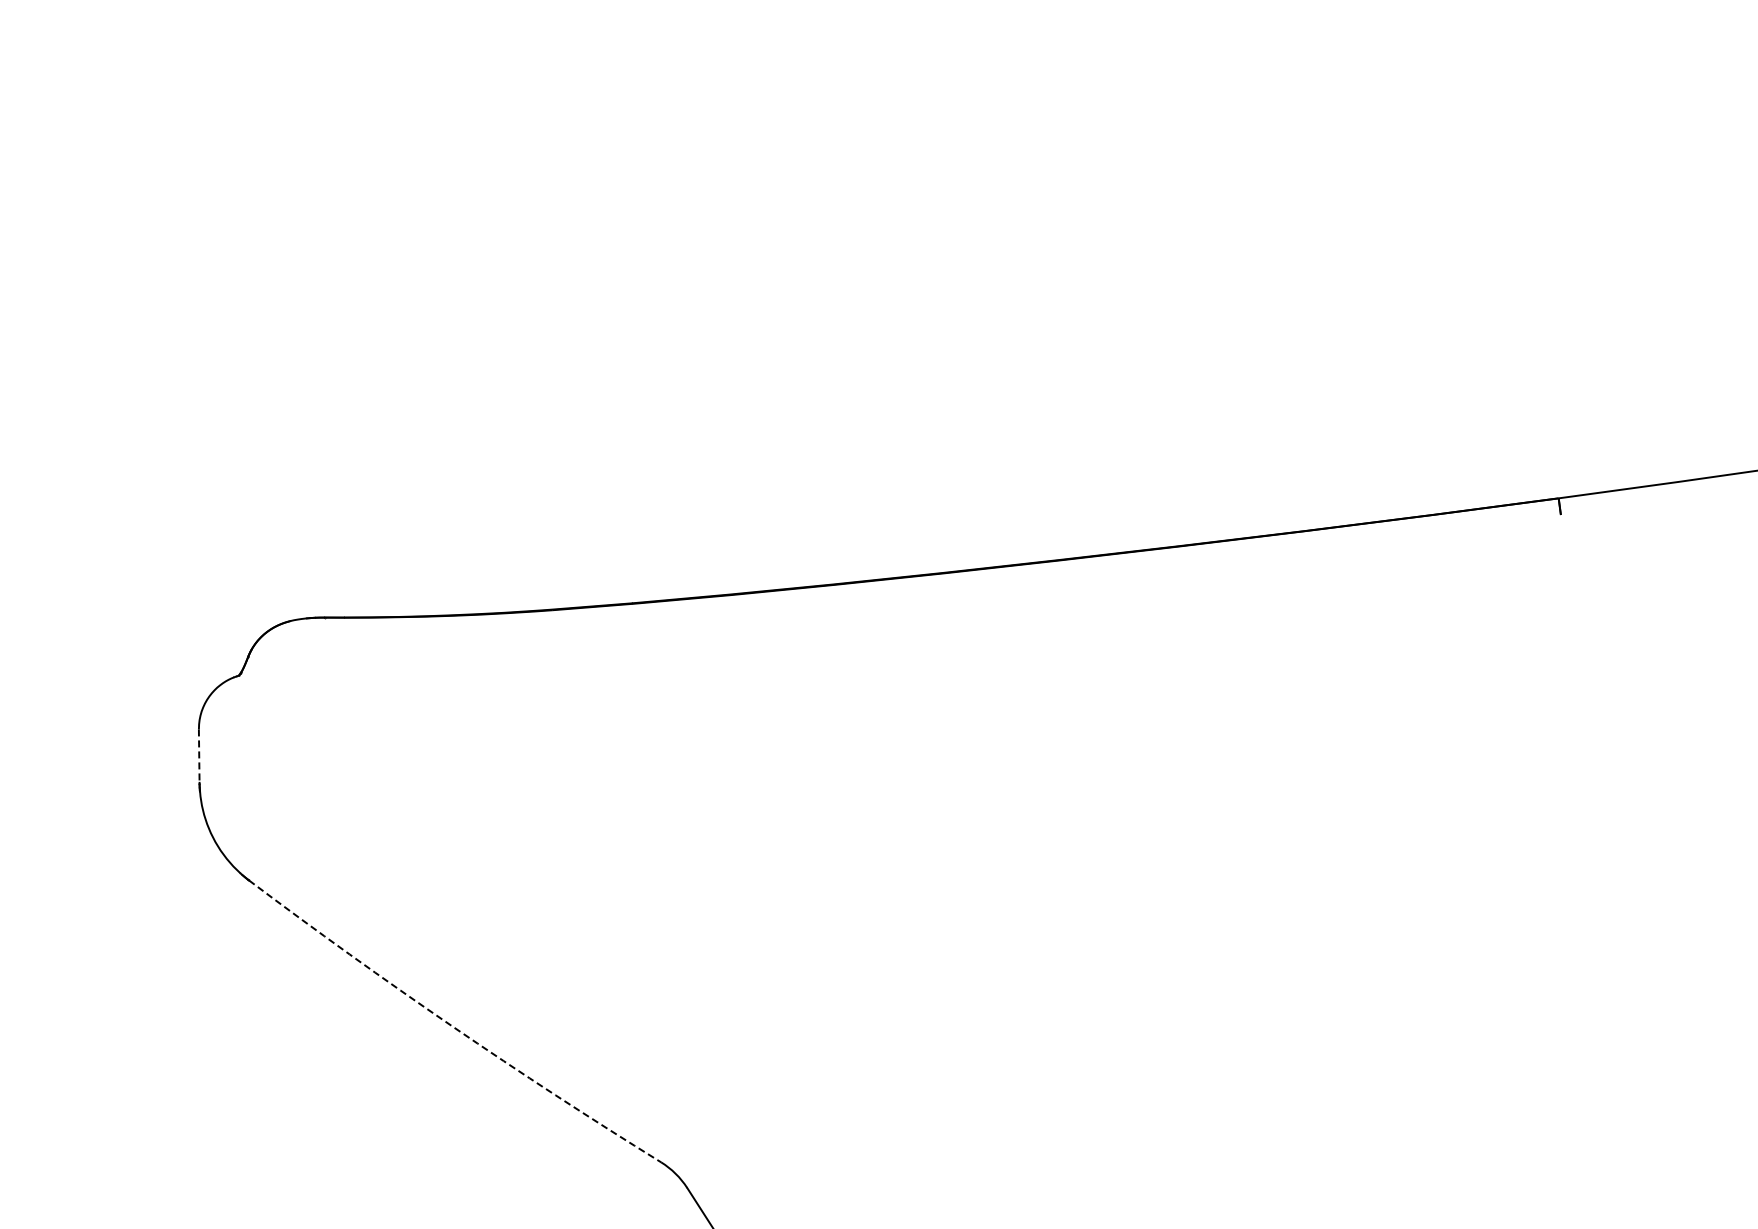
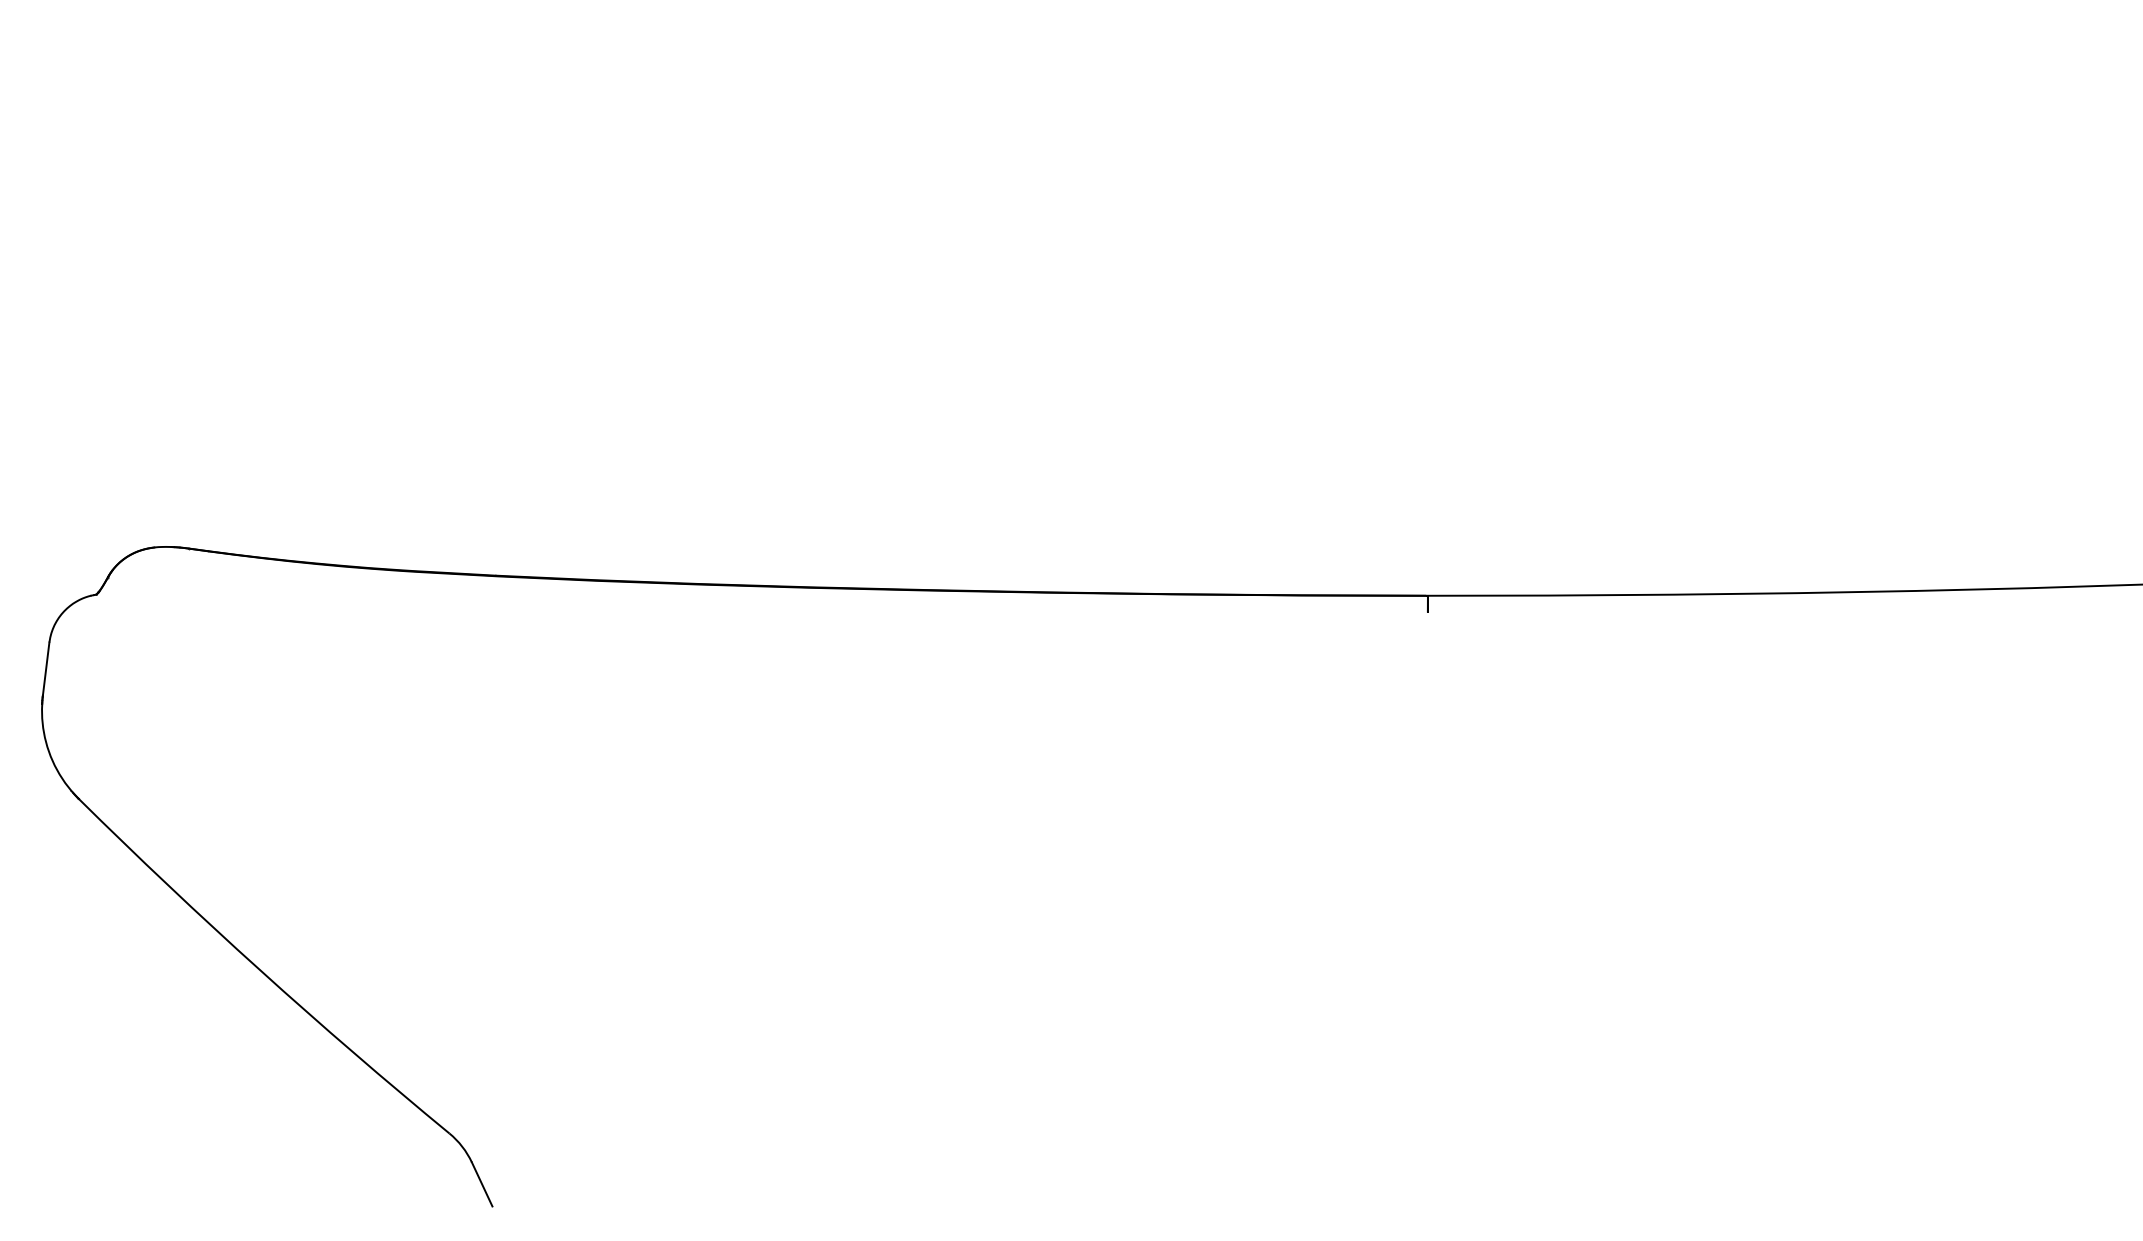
line: (199, 756) -> (46, 669), dashed -> solid
arc: (452, 1026) -> (260, 970), dashed -> solid

